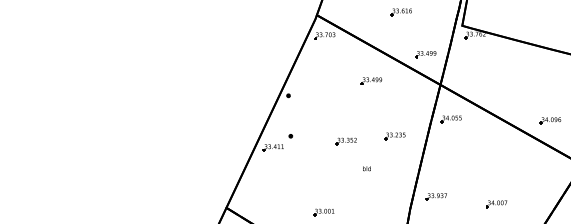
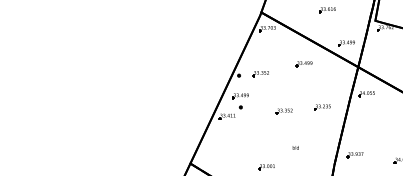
part: (315, 93) -> (260, 73), added
part: (290, 121) -> (240, 95), added
text: (366, 168) -> (295, 147), moved

